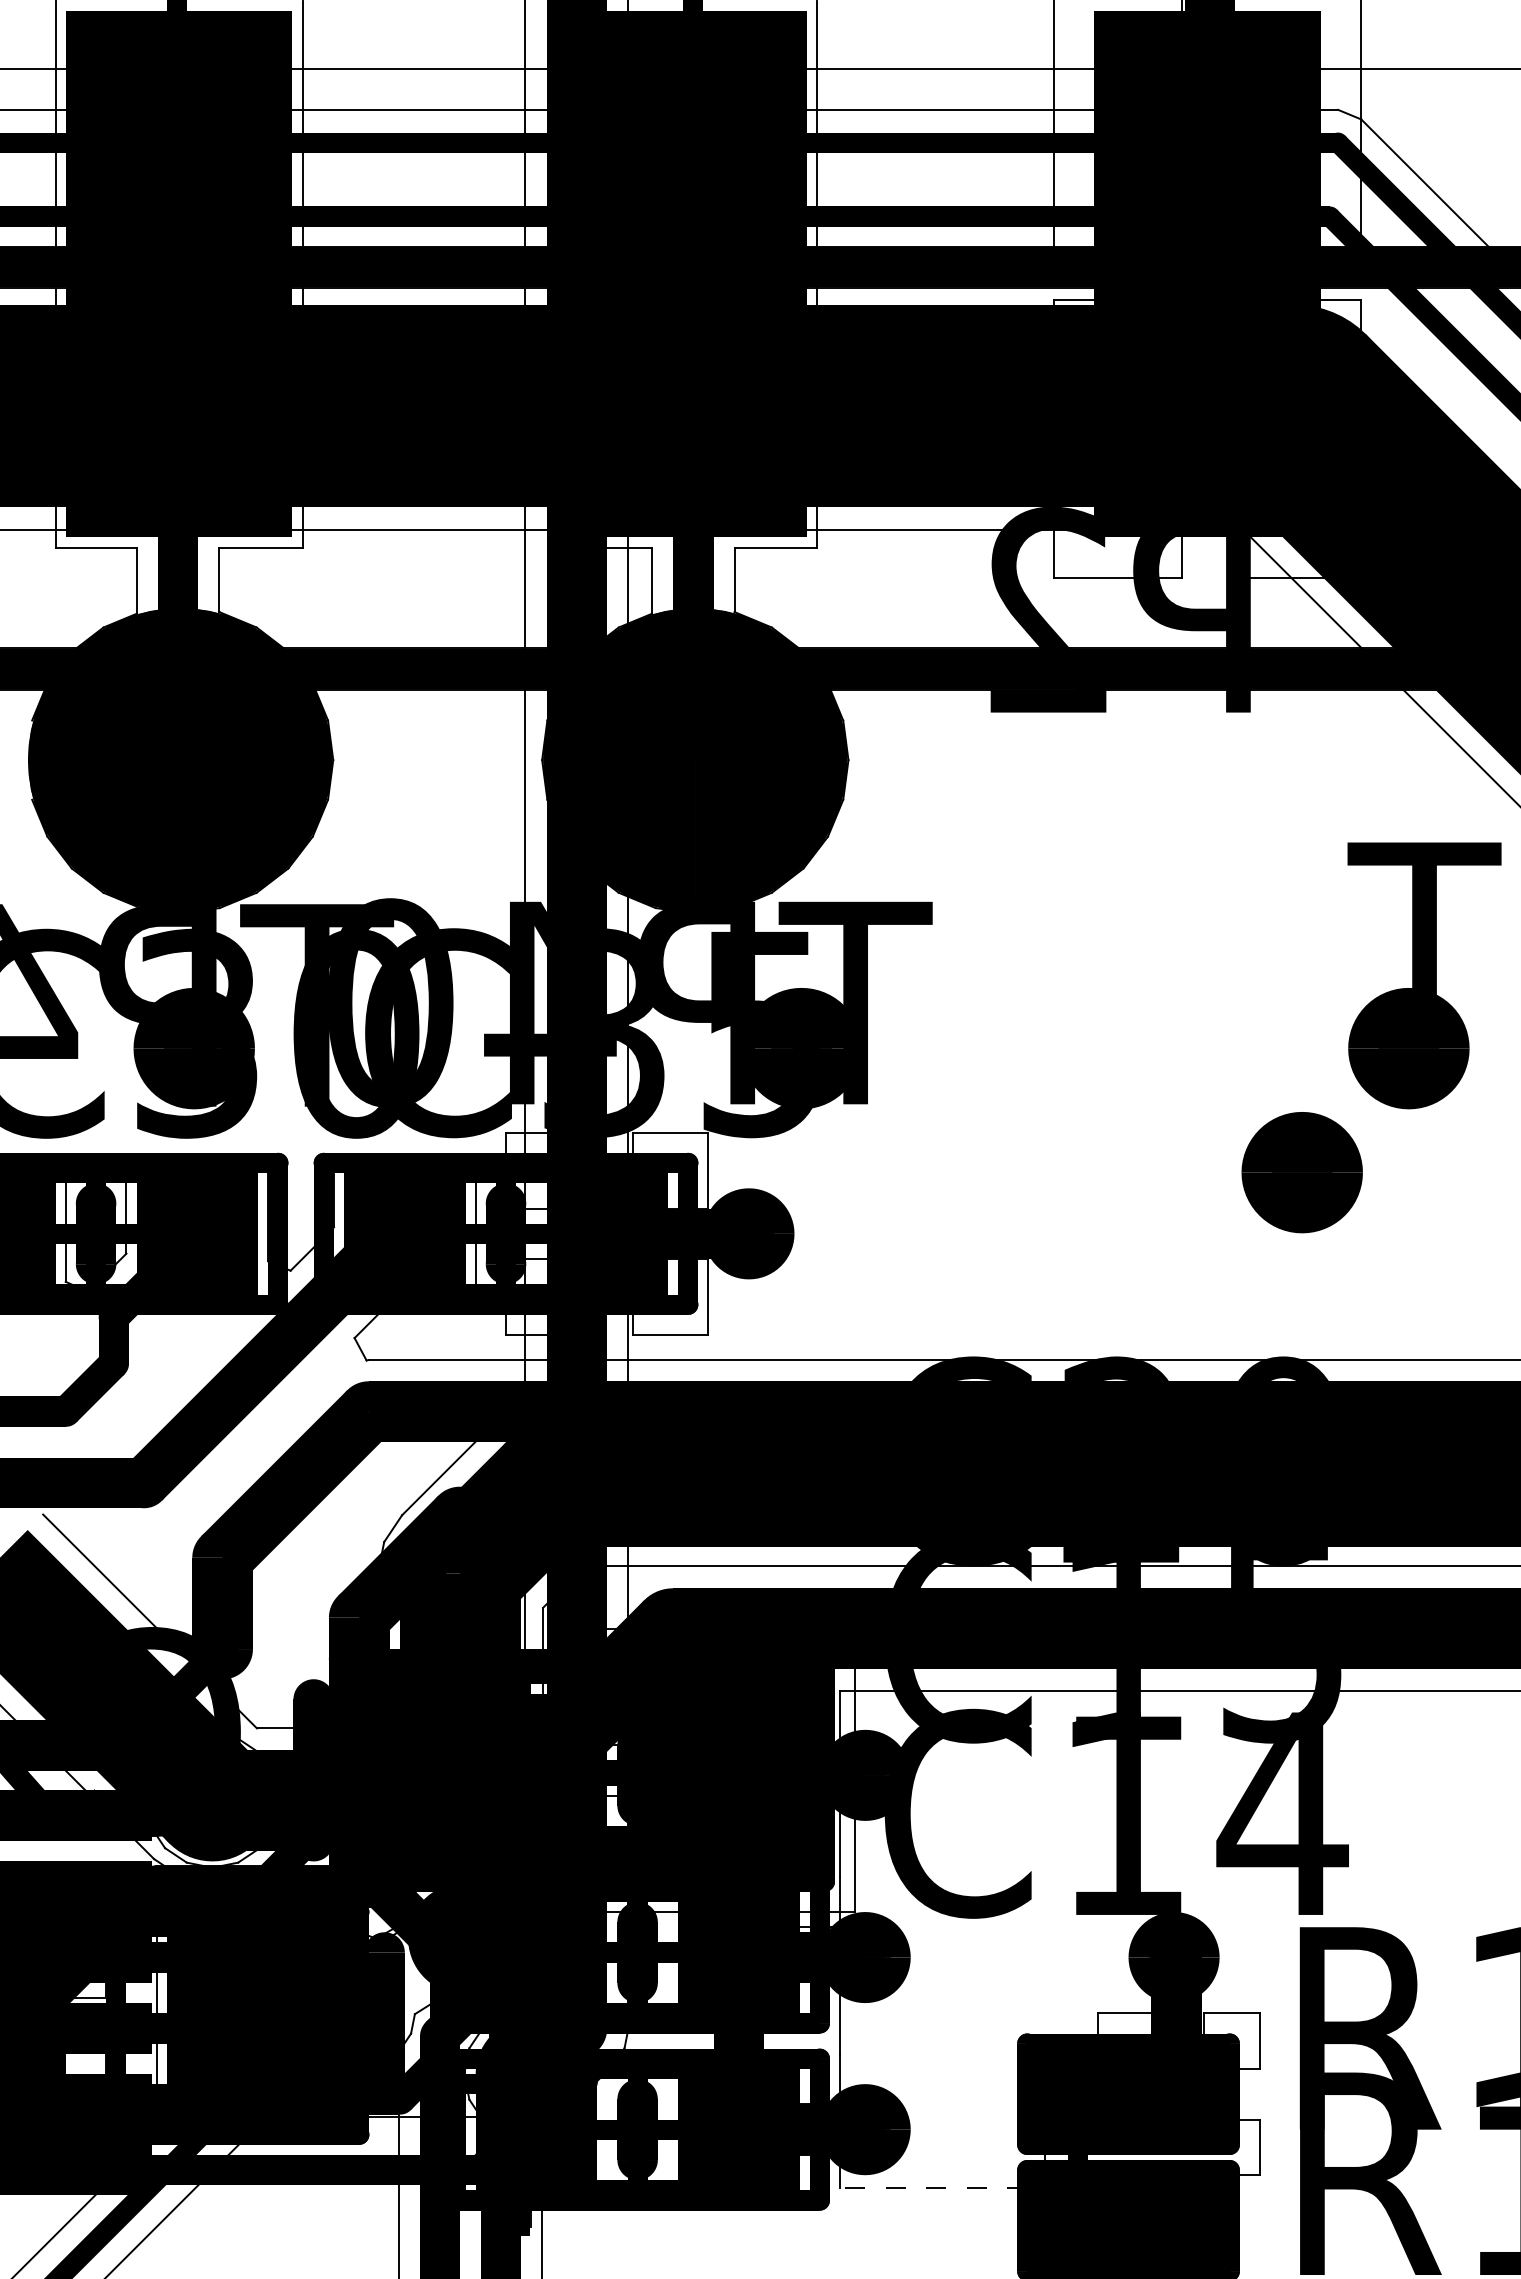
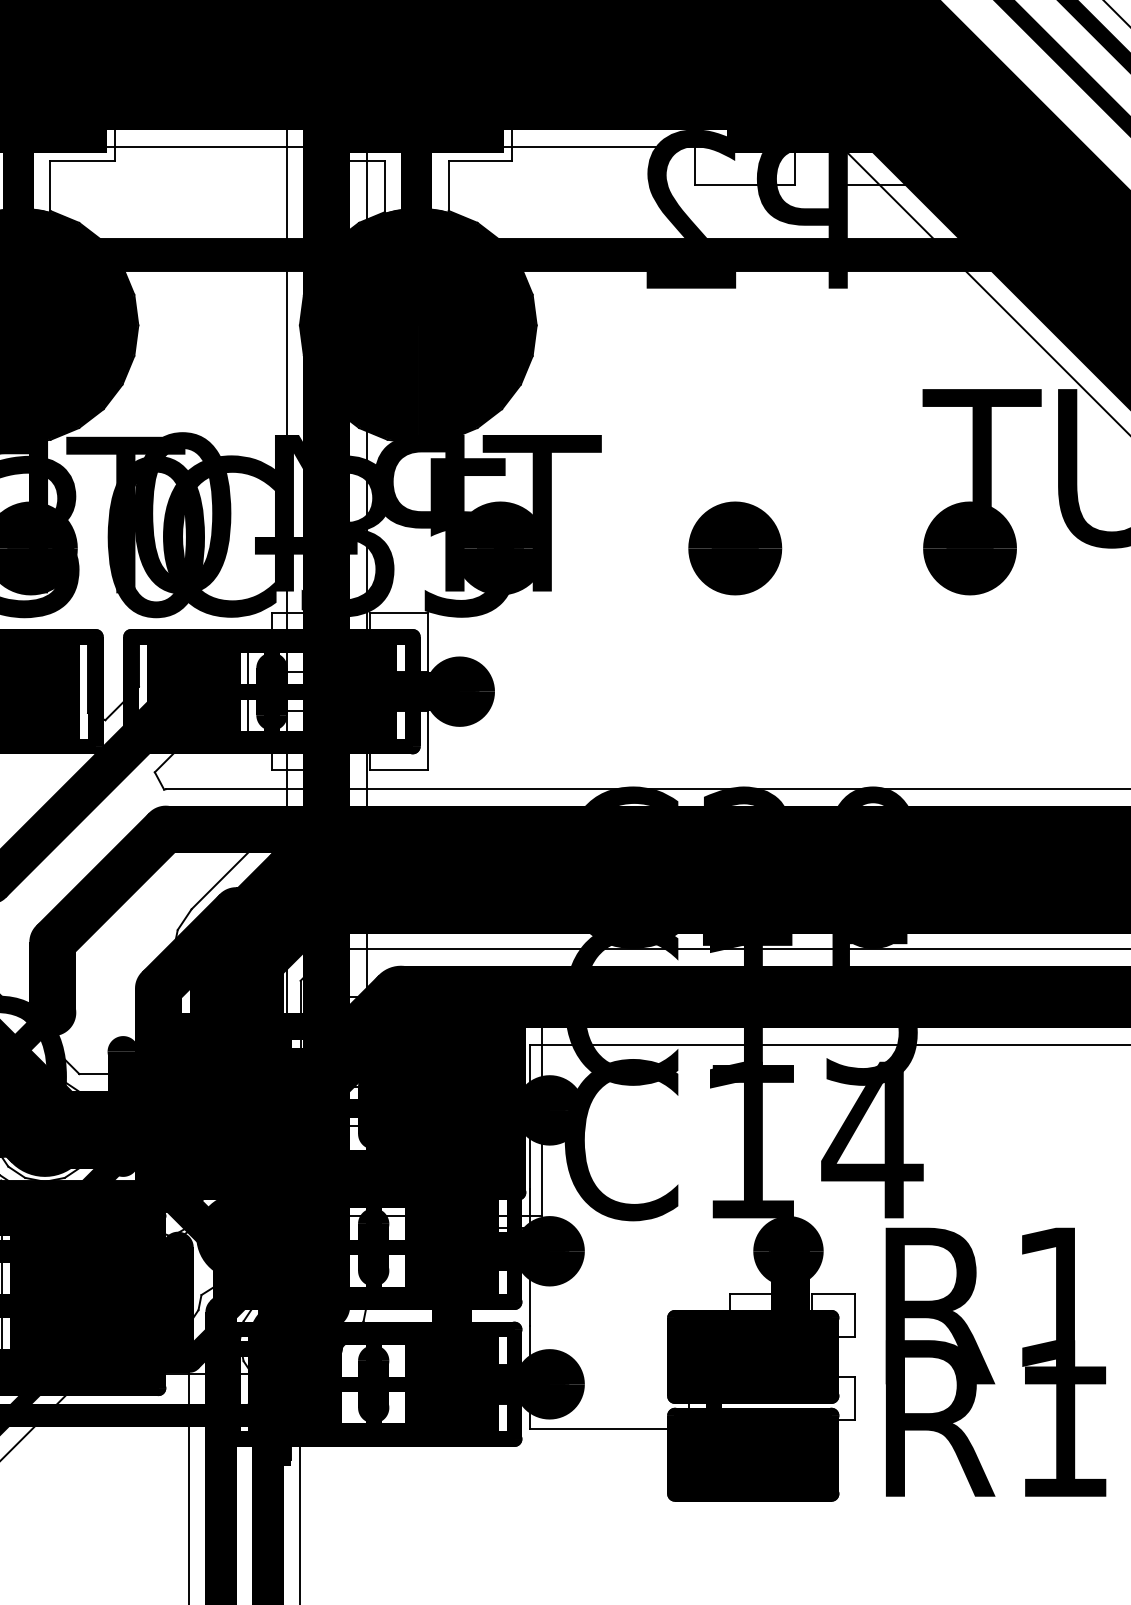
part: (1301, 1172) -> (734, 548), moved
line: (933, 2187) -> (602, 1429), dashed -> solid

